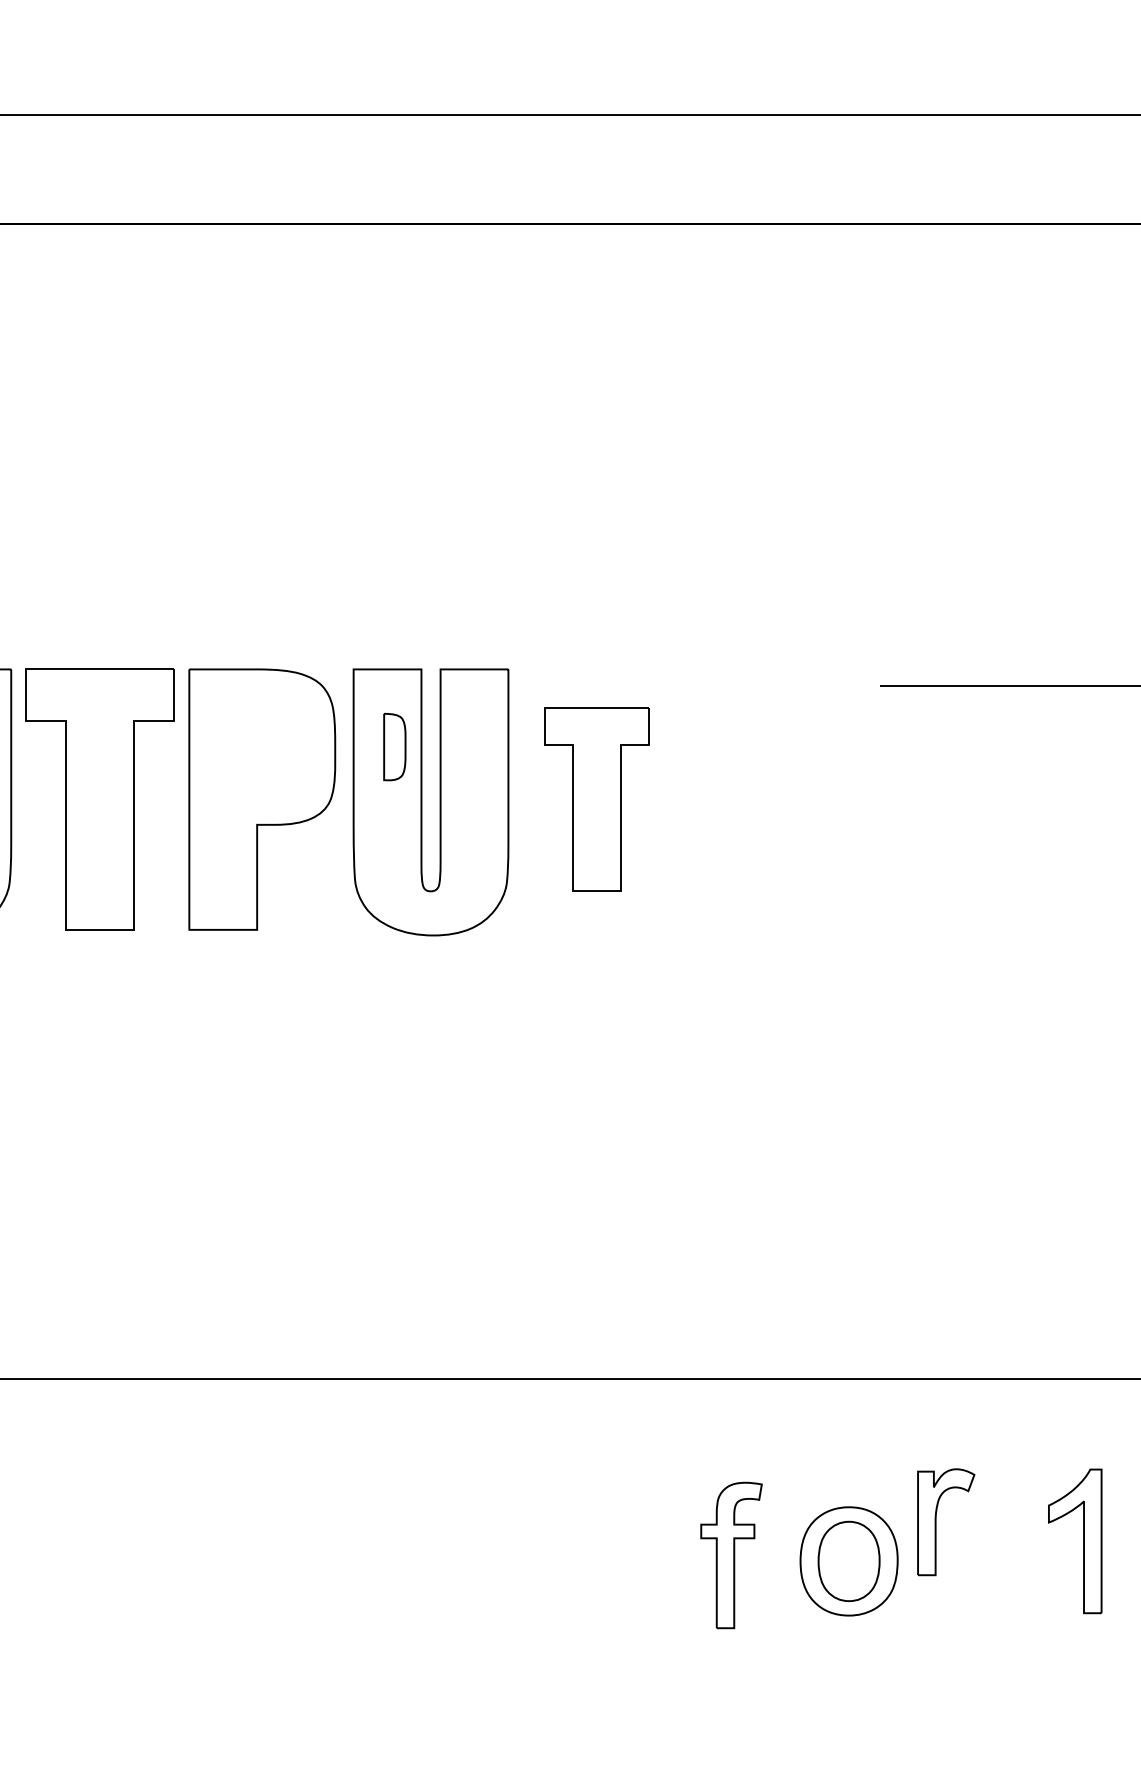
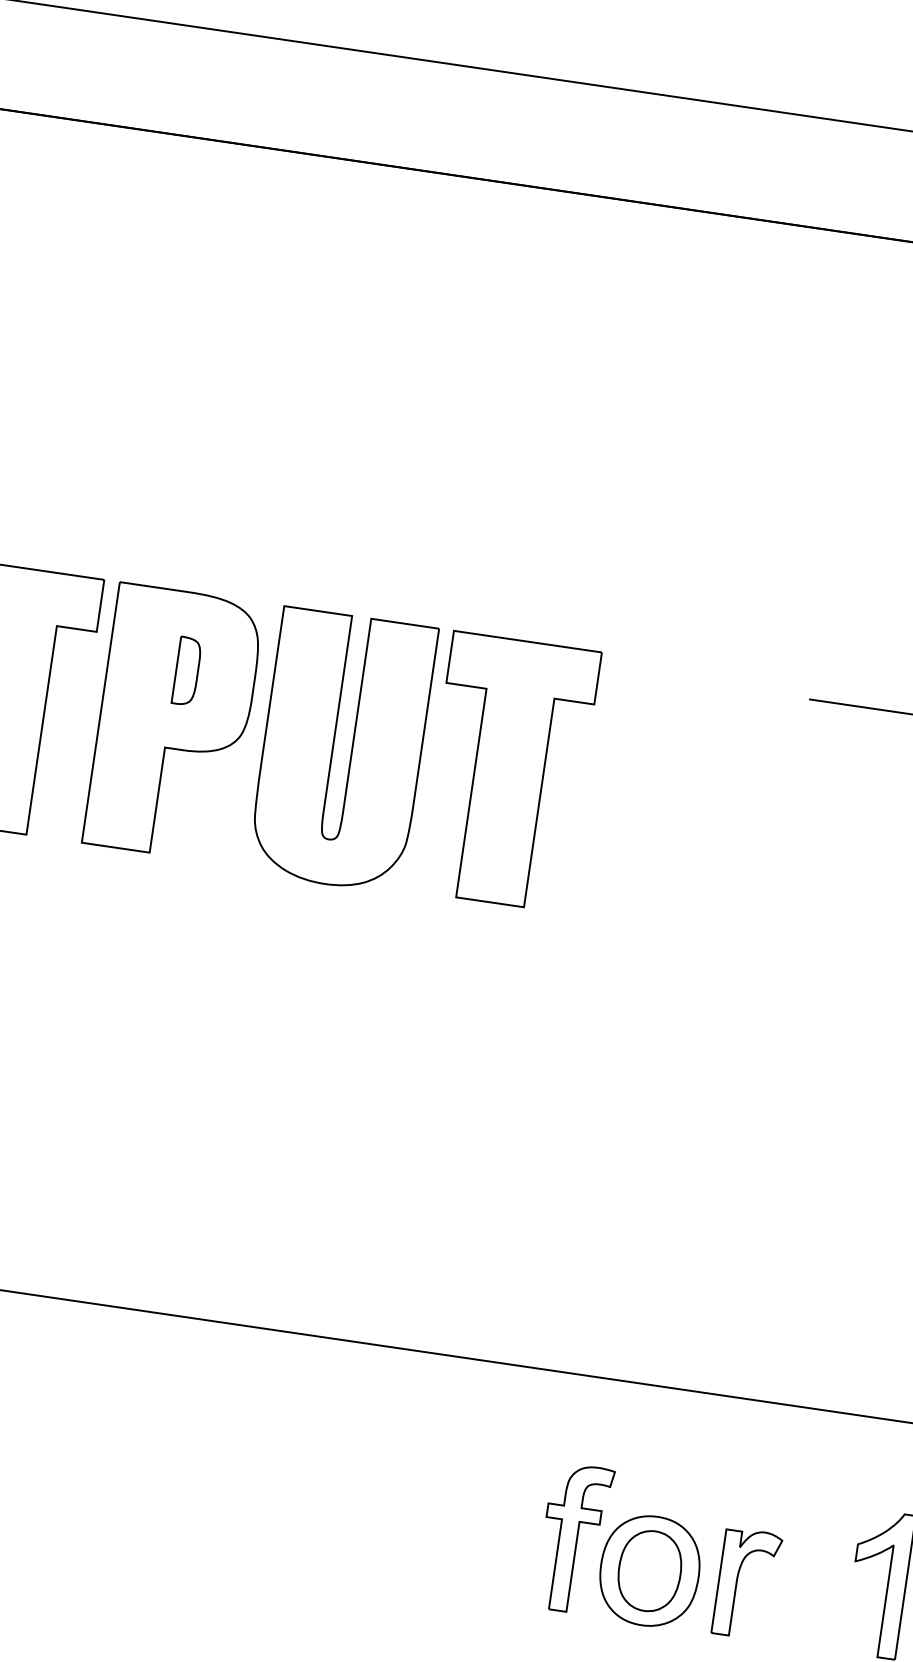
part: (394, 747) -> (186, 671), moved
part: (596, 799) -> (508, 771), size x1.43
part: (936, 1522) -> (737, 1582), moved
part: (731, 1555) -> (574, 1538), moved

